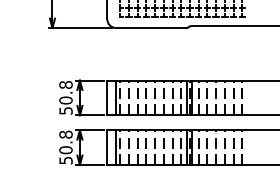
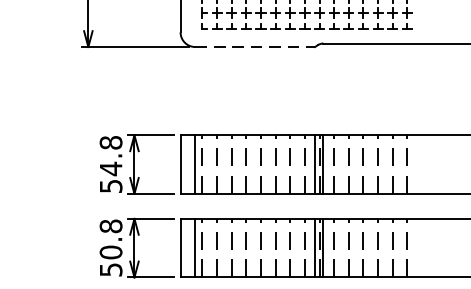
line: (151, 28) -> (254, 47), solid -> dashed
text: (65, 100) -> (110, 168), 50.8 -> 54.8

